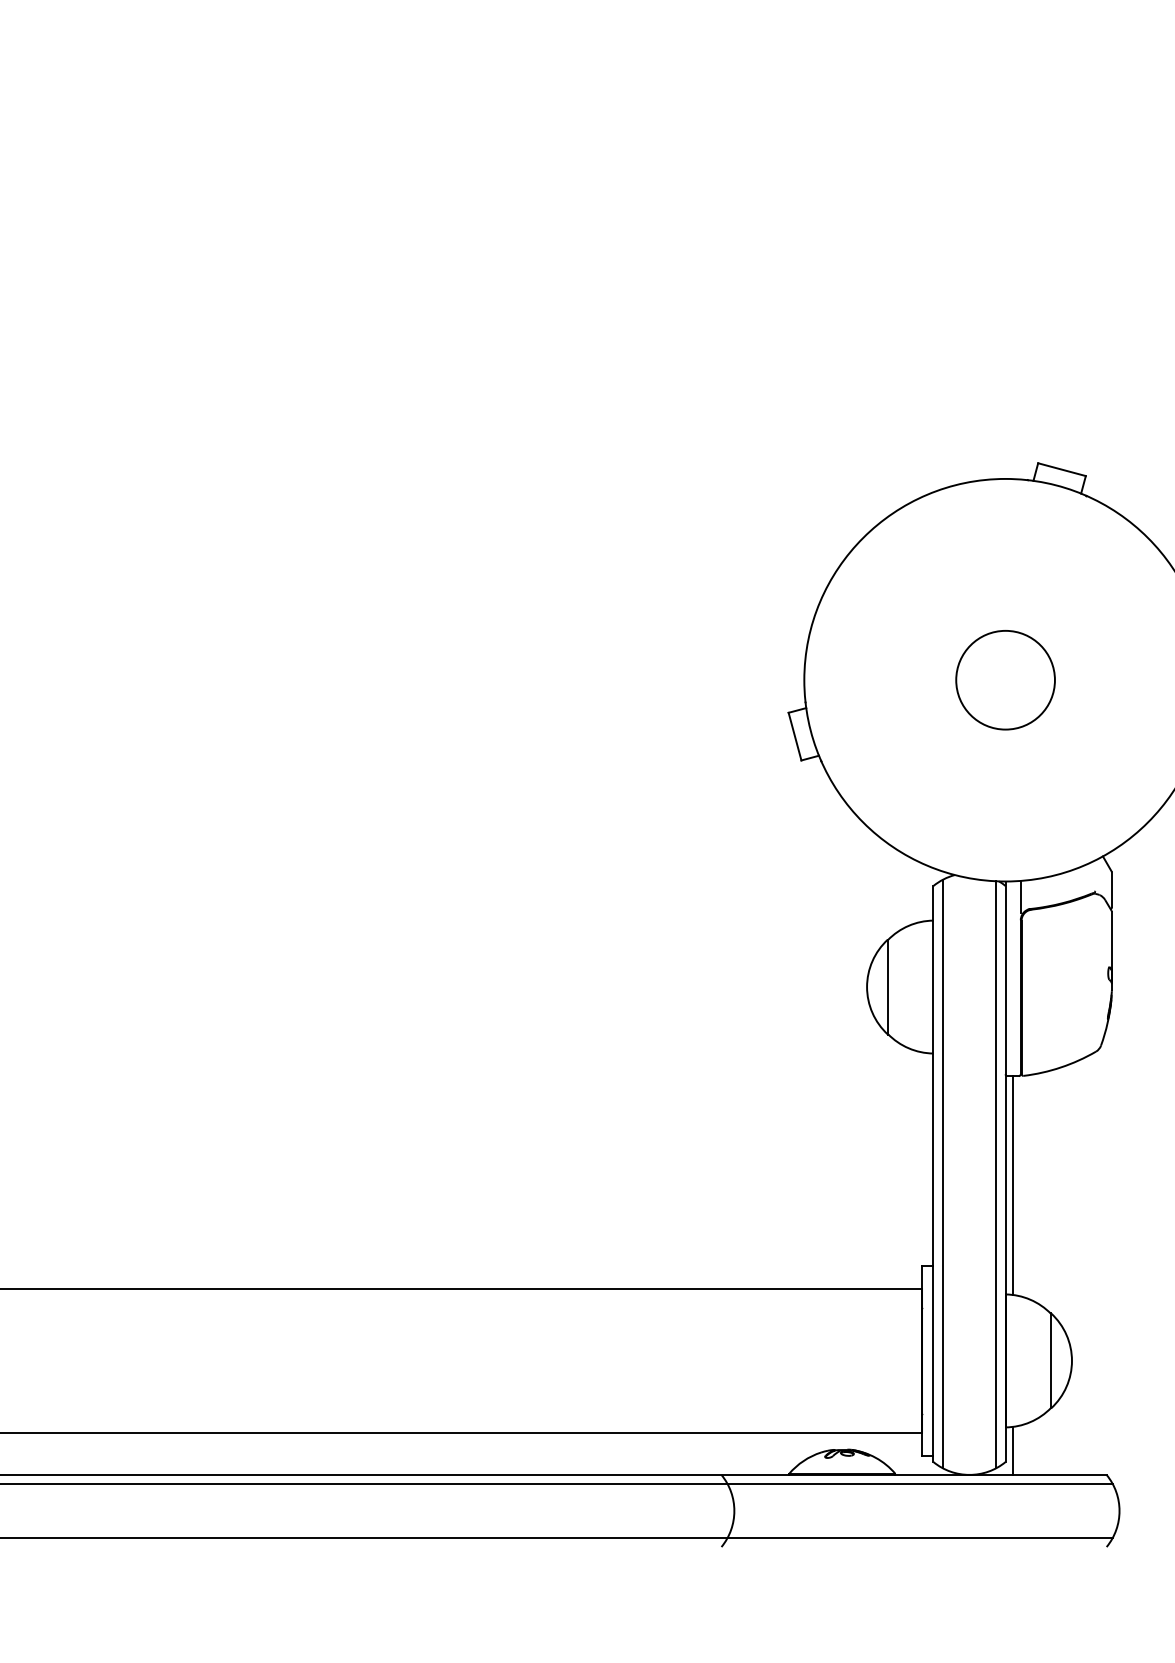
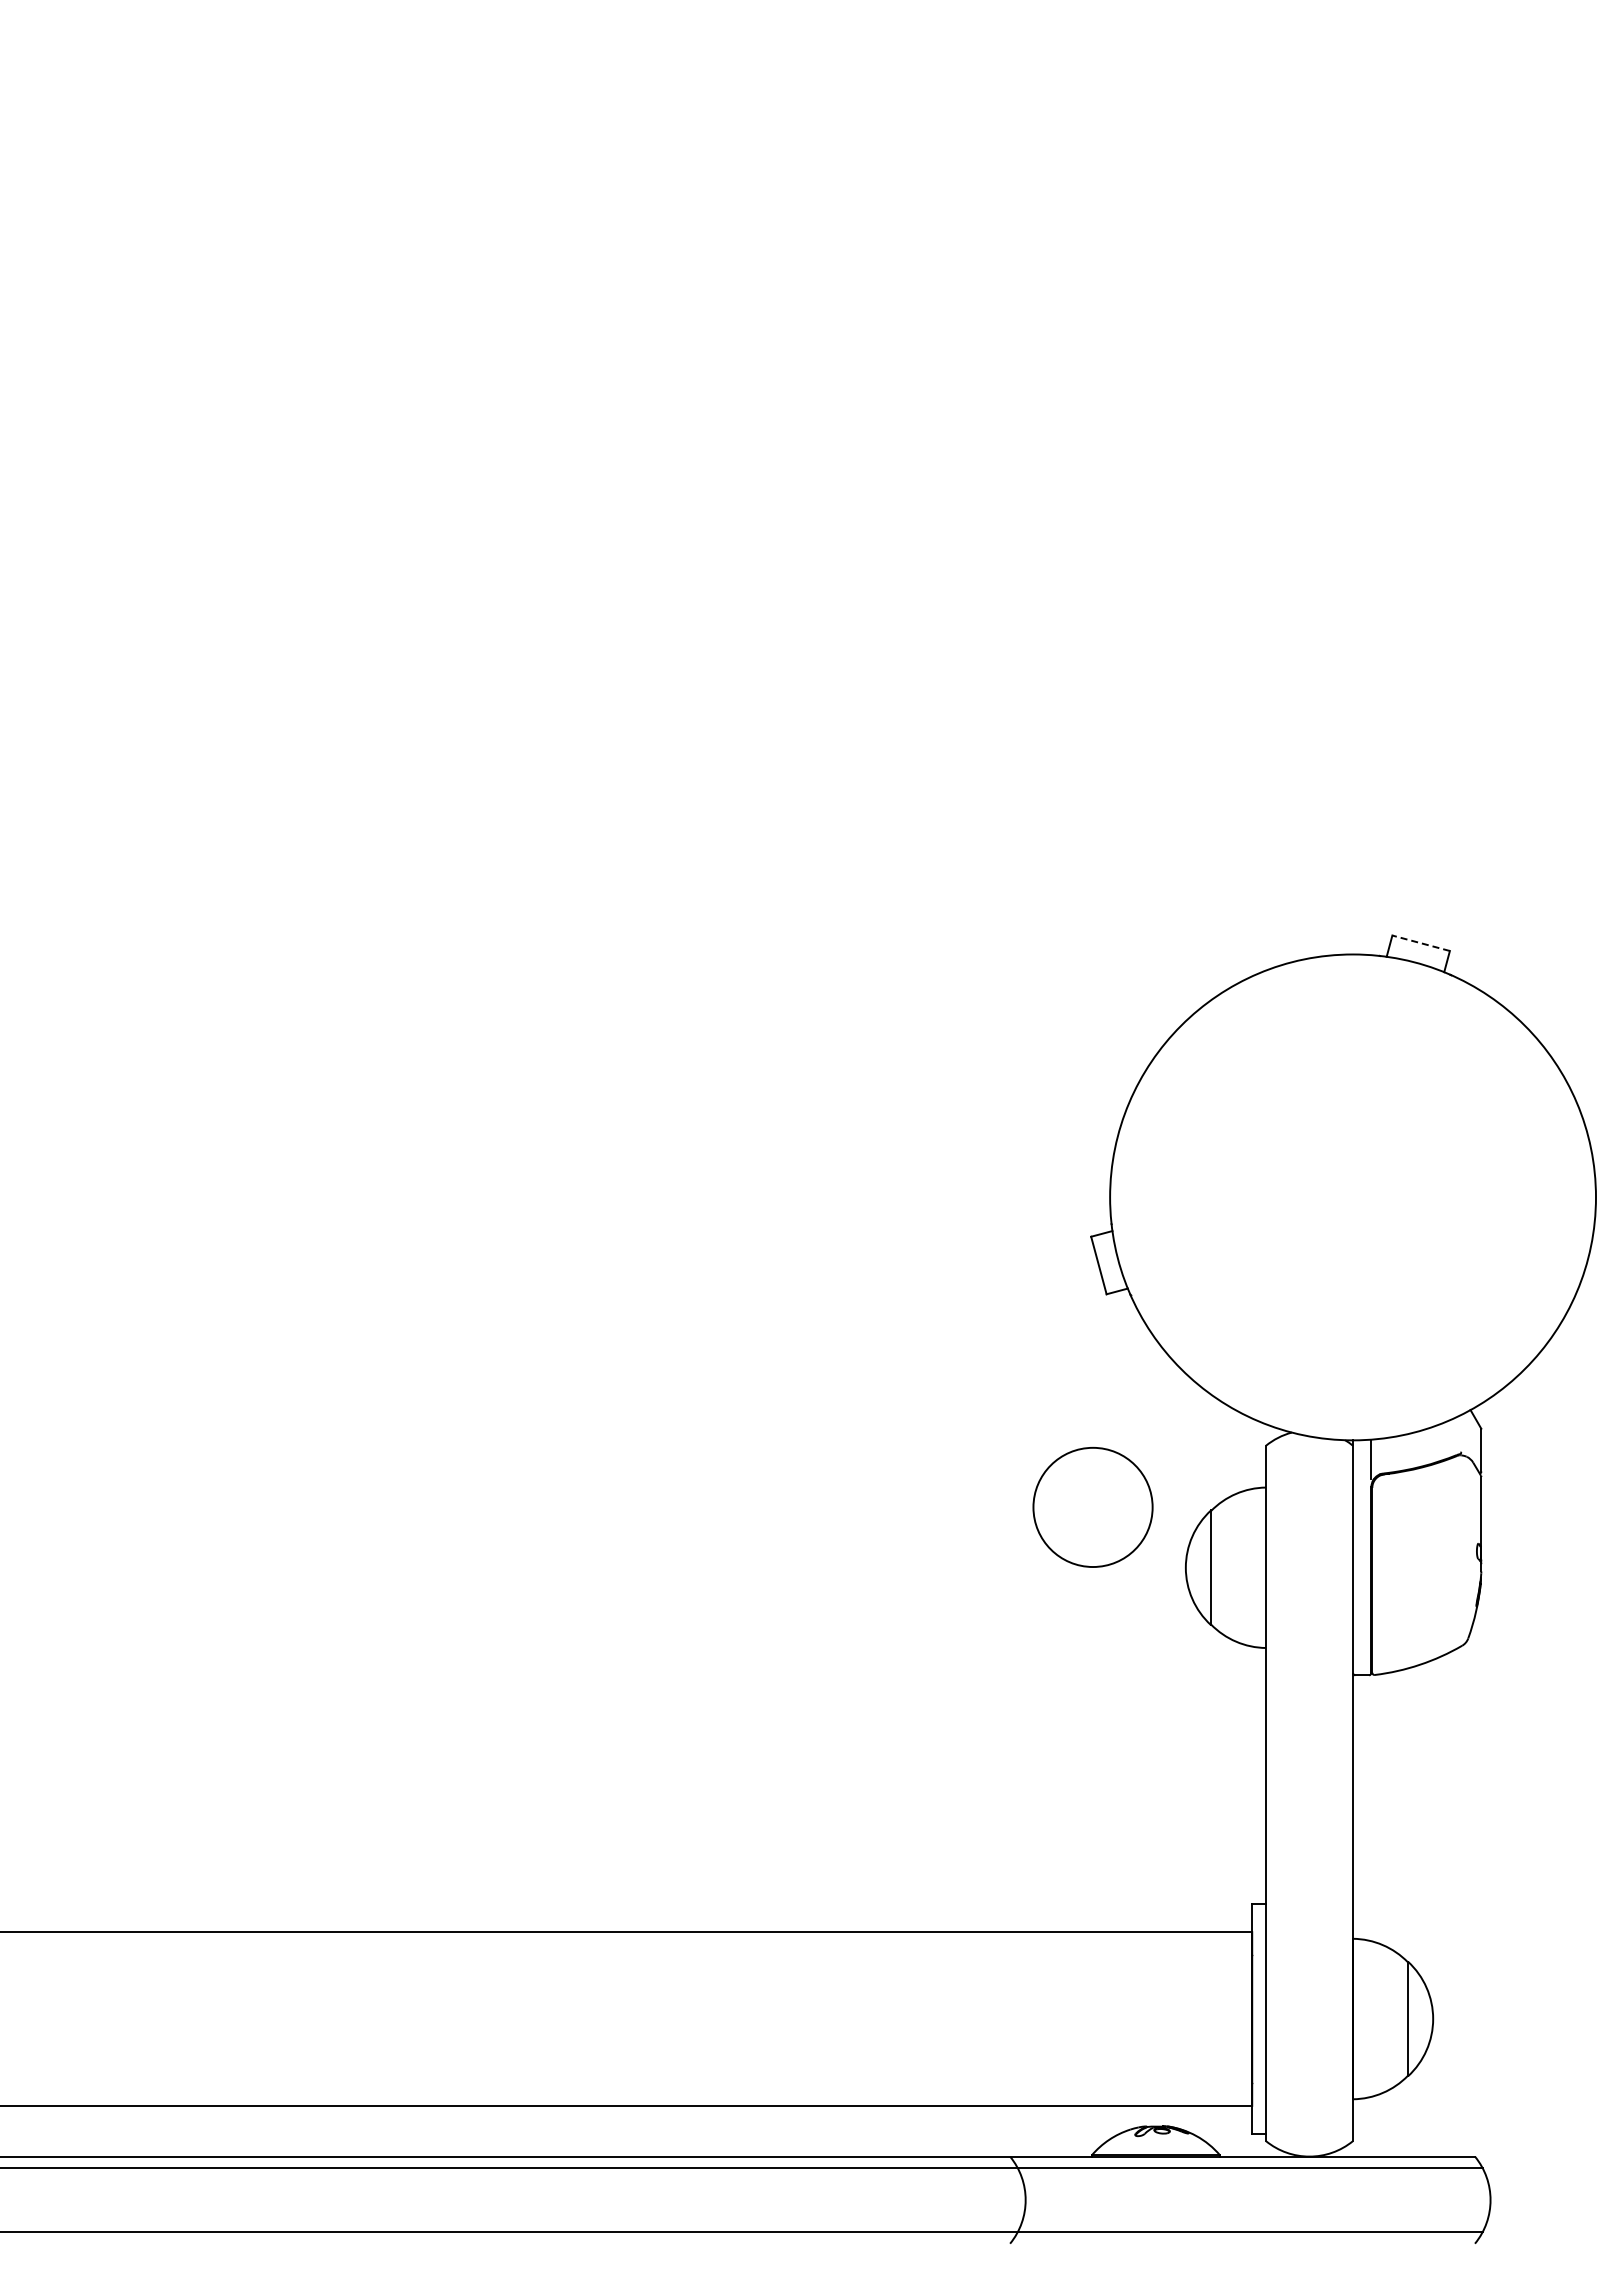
line: (1062, 469) -> (1421, 943), solid -> dashed
circle: (1005, 679) -> (1092, 1506), moved
line: (943, 1174) -> (1277, 1793), removed
line: (996, 1174) -> (1341, 1794), removed
line: (1013, 1185) -> (1362, 1807), removed
line: (1013, 1450) -> (1362, 2127), removed

